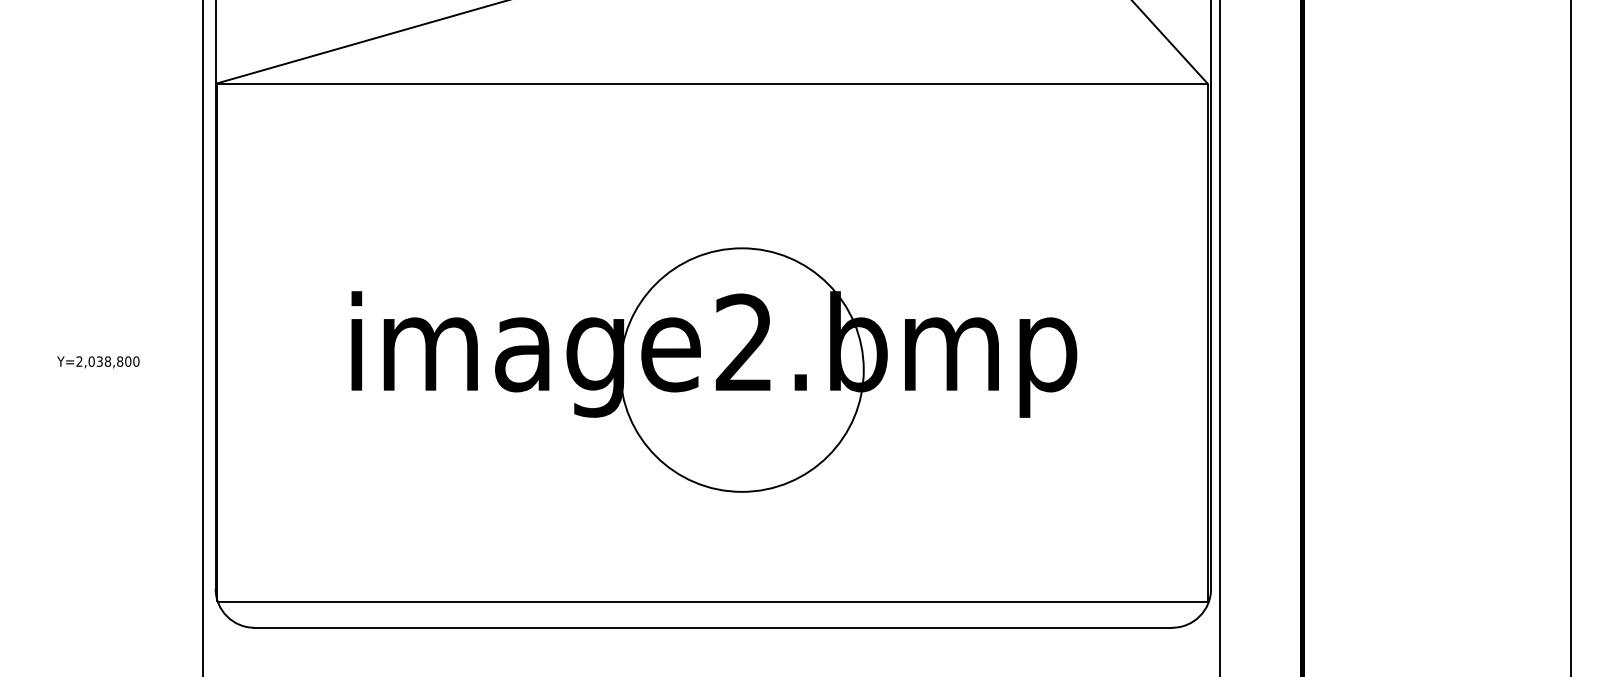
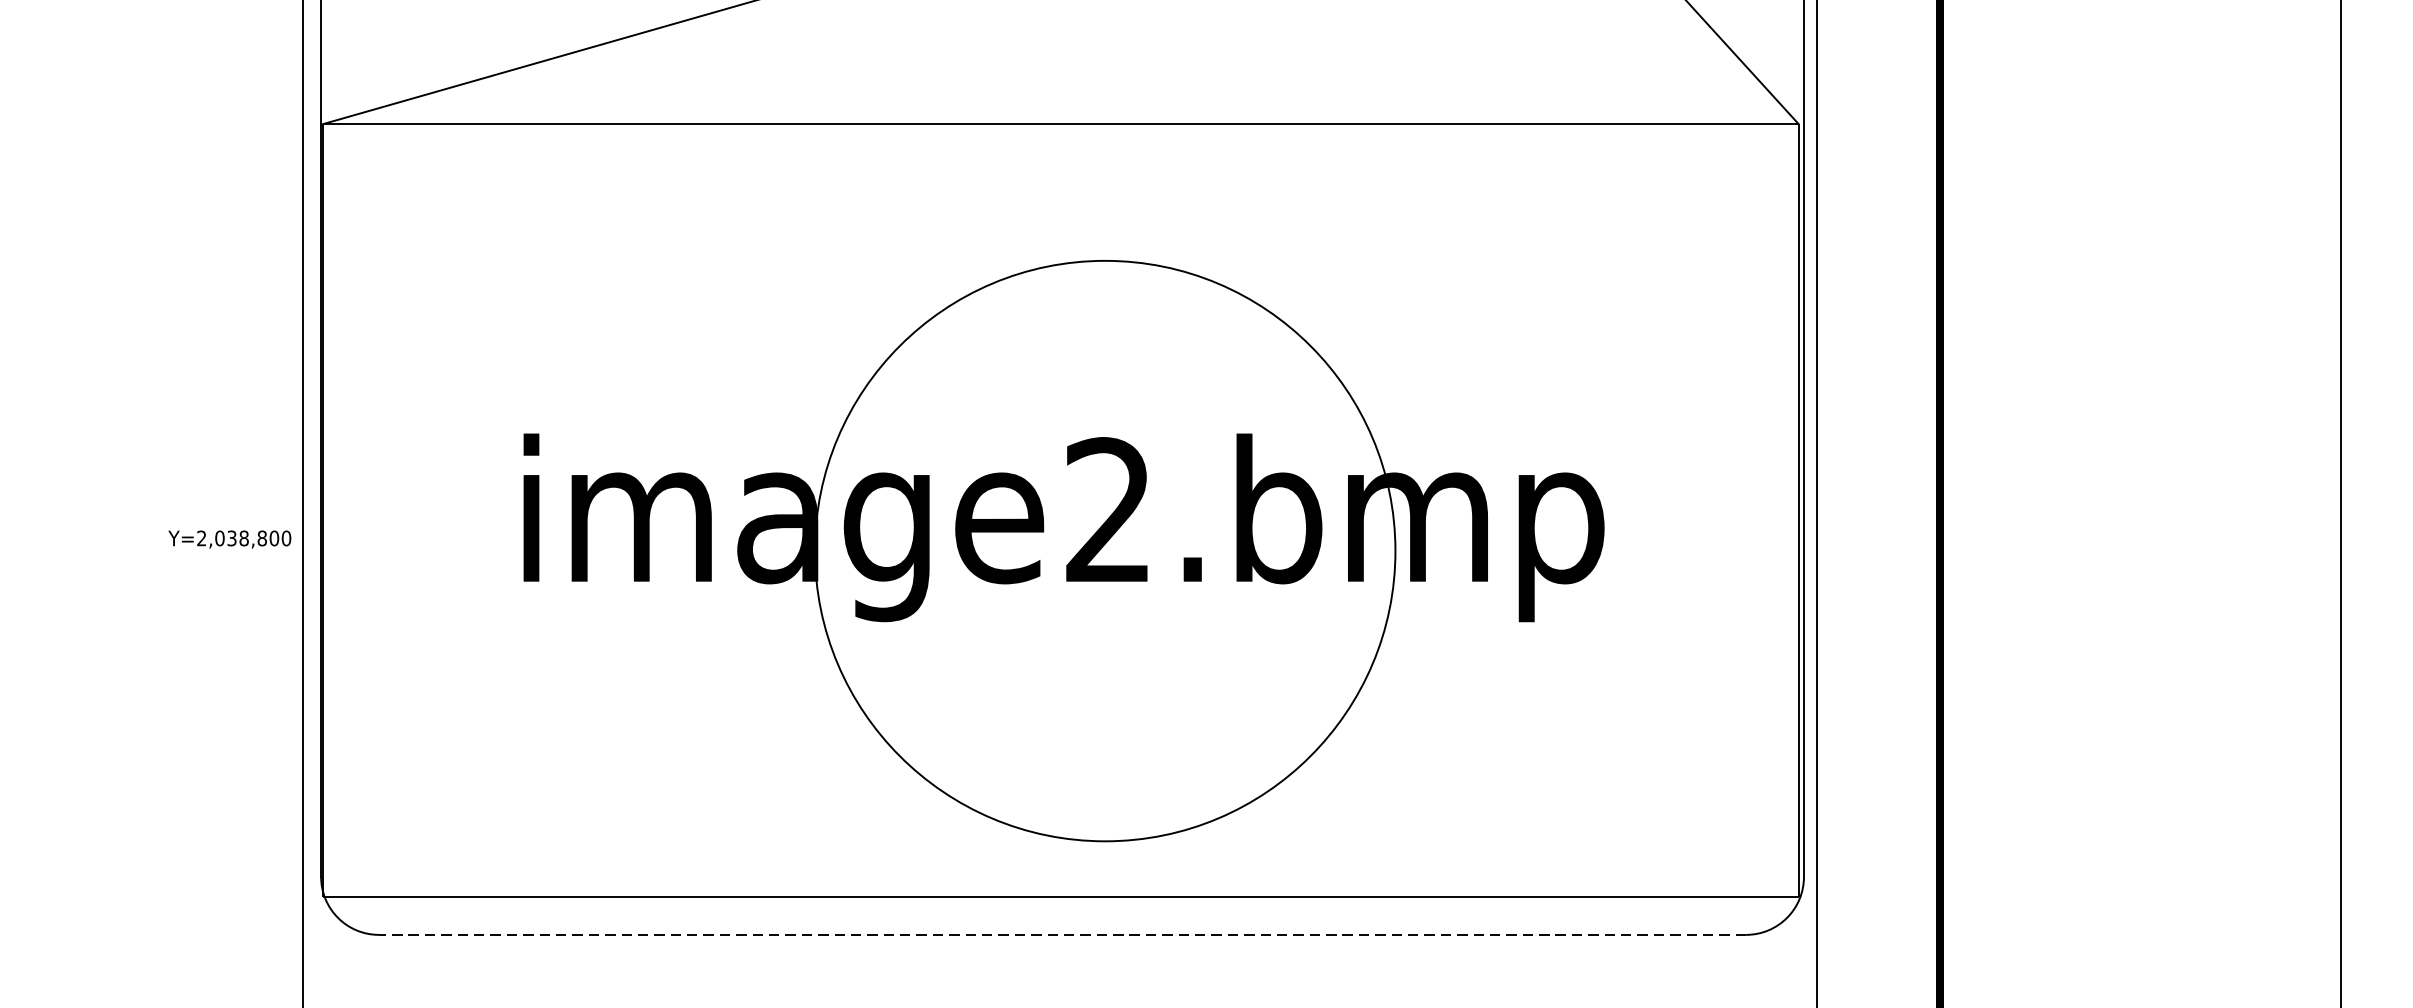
text: (98, 362) -> (230, 539), moved
circle: (741, 369) -> (1104, 550), size x1.6
line: (713, 627) -> (1062, 934), solid -> dashed

